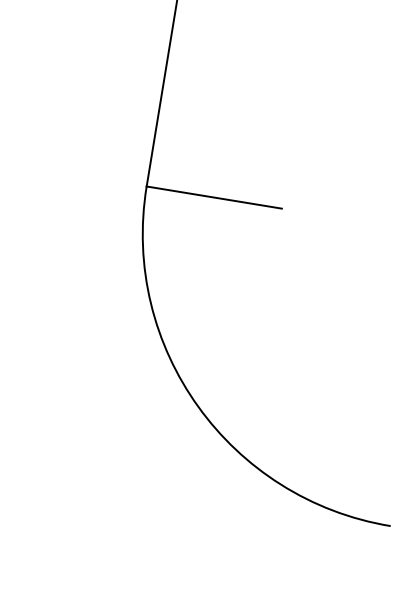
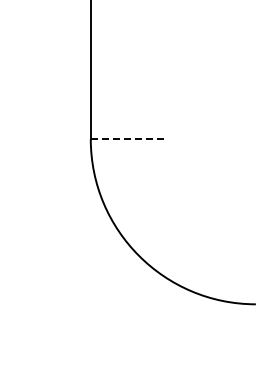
line: (215, 198) -> (129, 139), solid -> dashed

